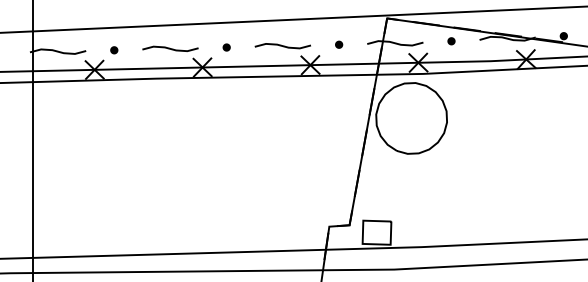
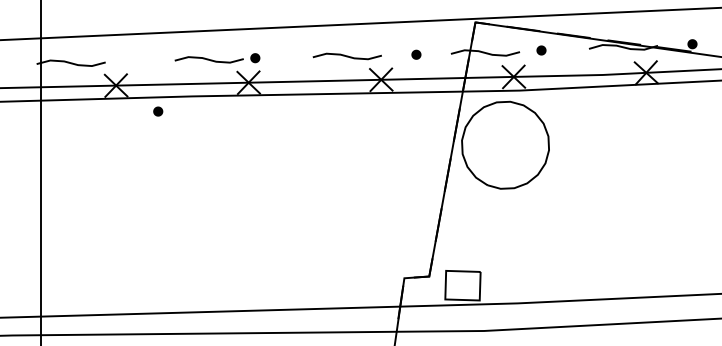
part: (451, 41) -> (541, 50), moved
part: (226, 47) -> (255, 58), moved
part: (114, 50) -> (158, 111), moved

